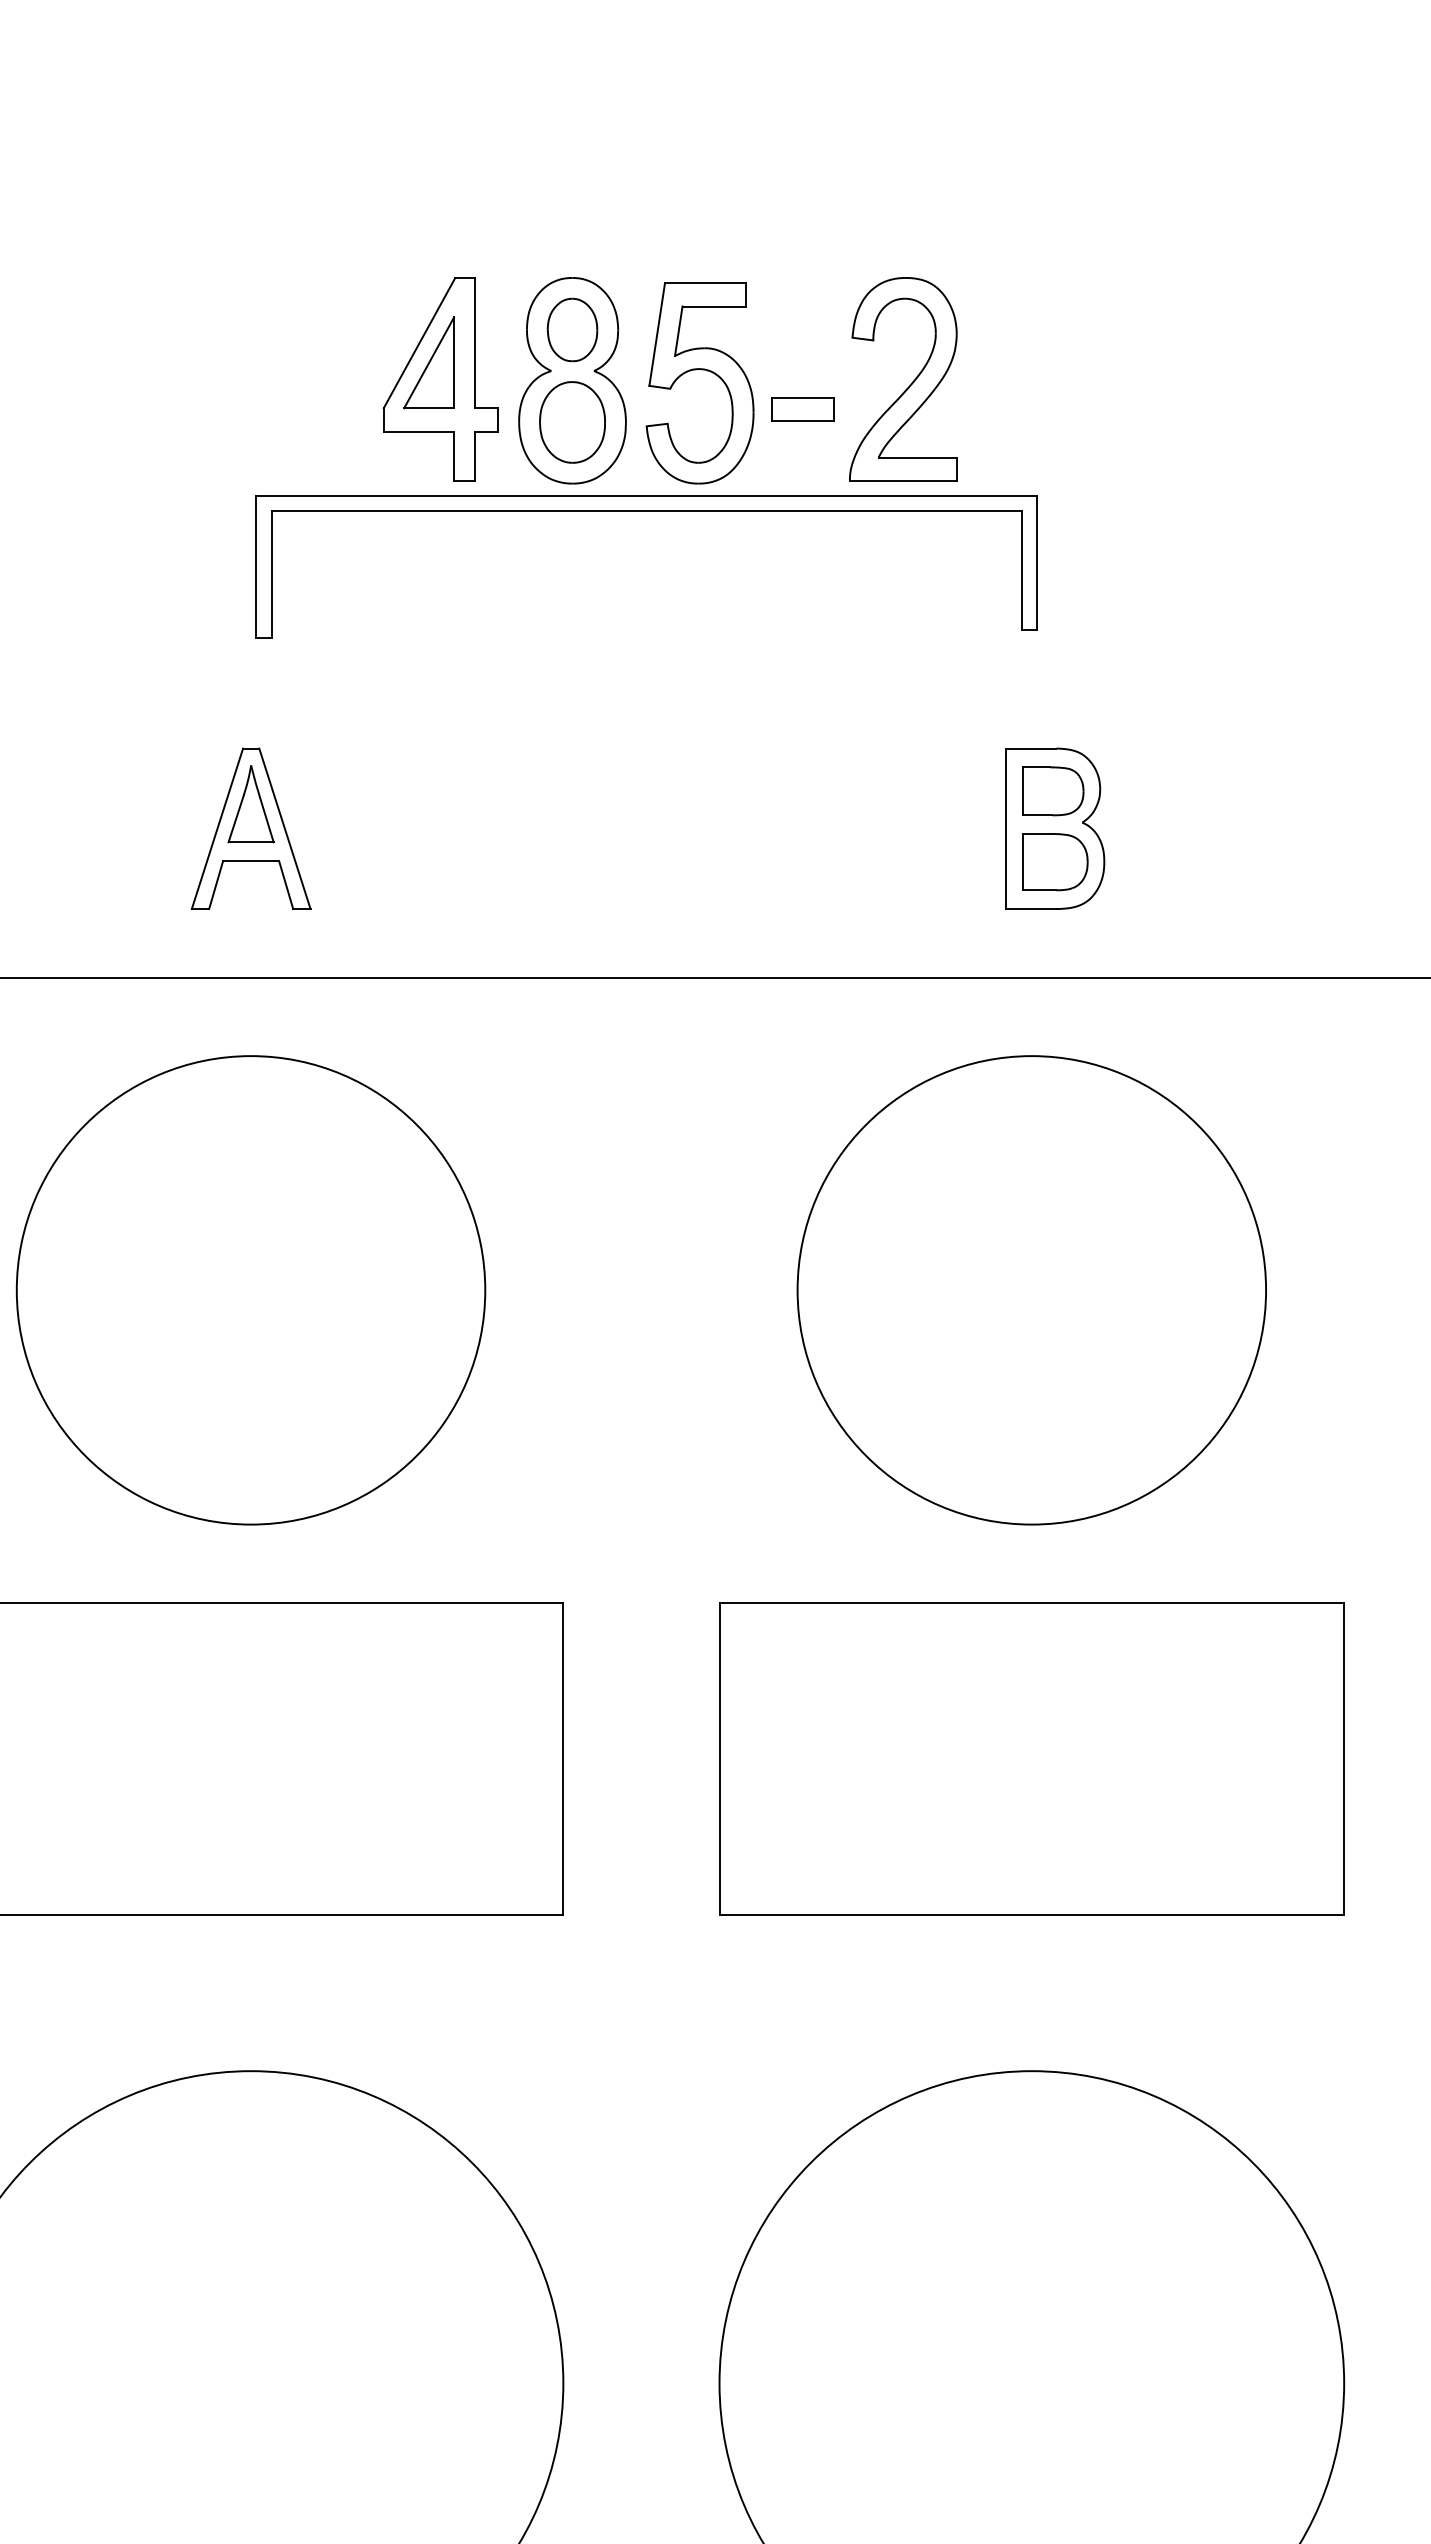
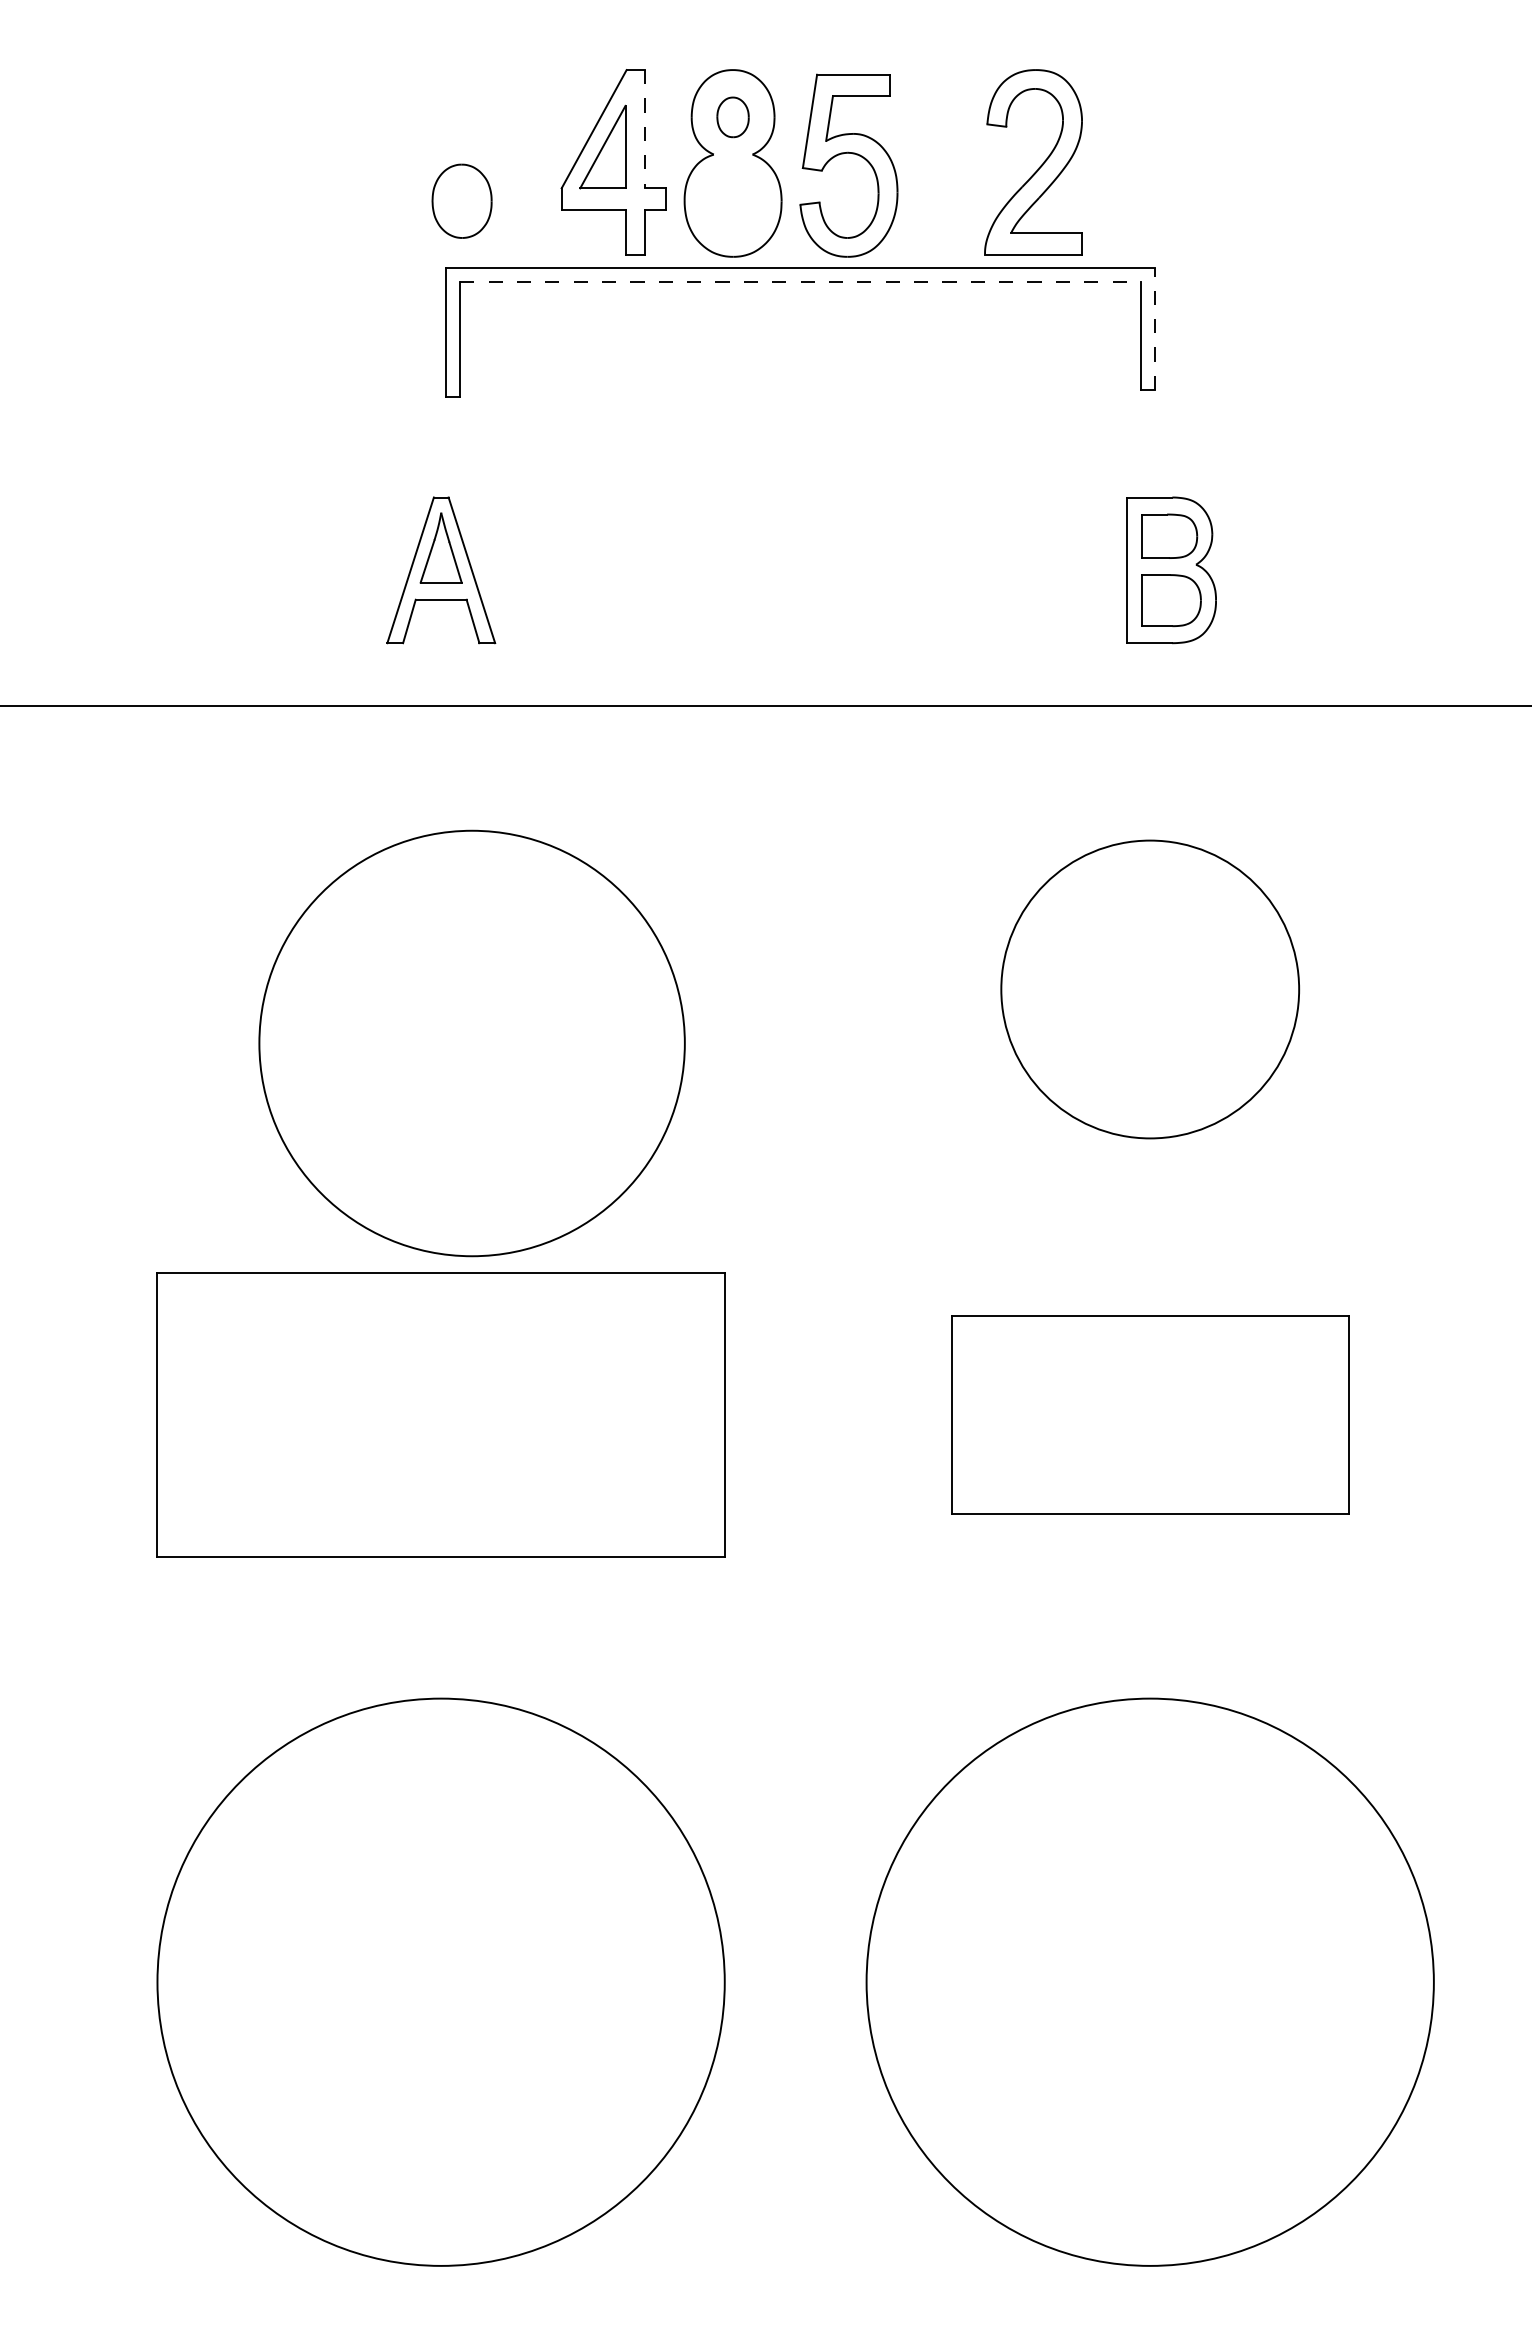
part: (571, 330) -> (732, 117), size x0.7
line: (474, 343) -> (644, 129), solid -> dashed
part: (803, 409) -> (942, 189), removed
part: (571, 421) -> (461, 200), moved
line: (647, 510) -> (801, 281), solid -> dashed
line: (1037, 562) -> (1155, 328), solid -> dashed
circle: (250, 1290) -> (471, 1043), moved
circle: (1031, 1290) -> (1149, 989), size x0.7
part: (1032, 1758) -> (1150, 1414), size x0.7

